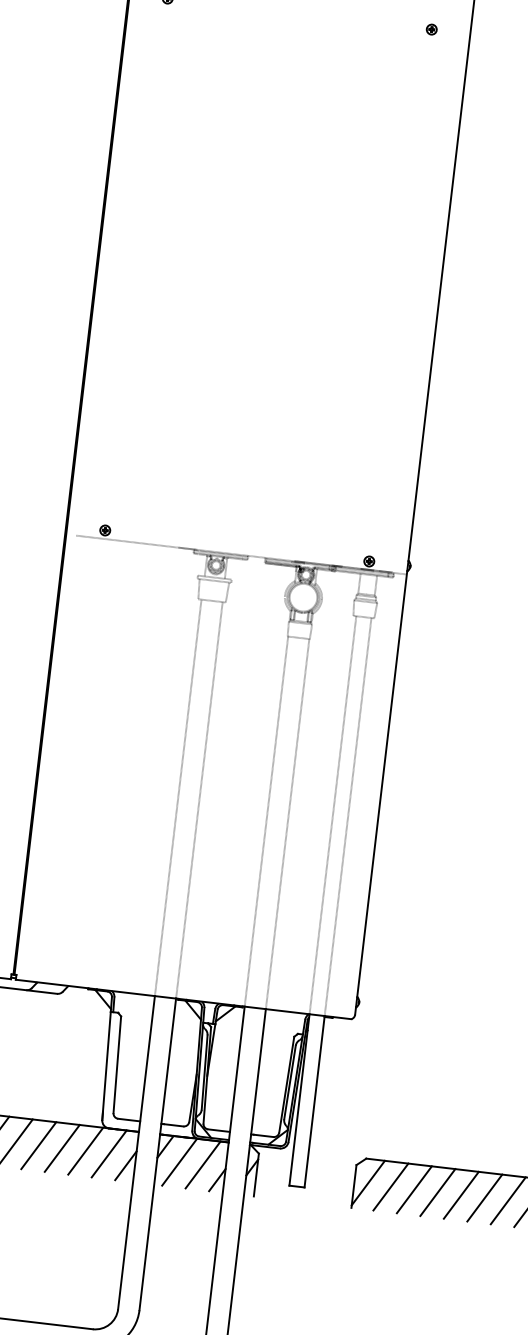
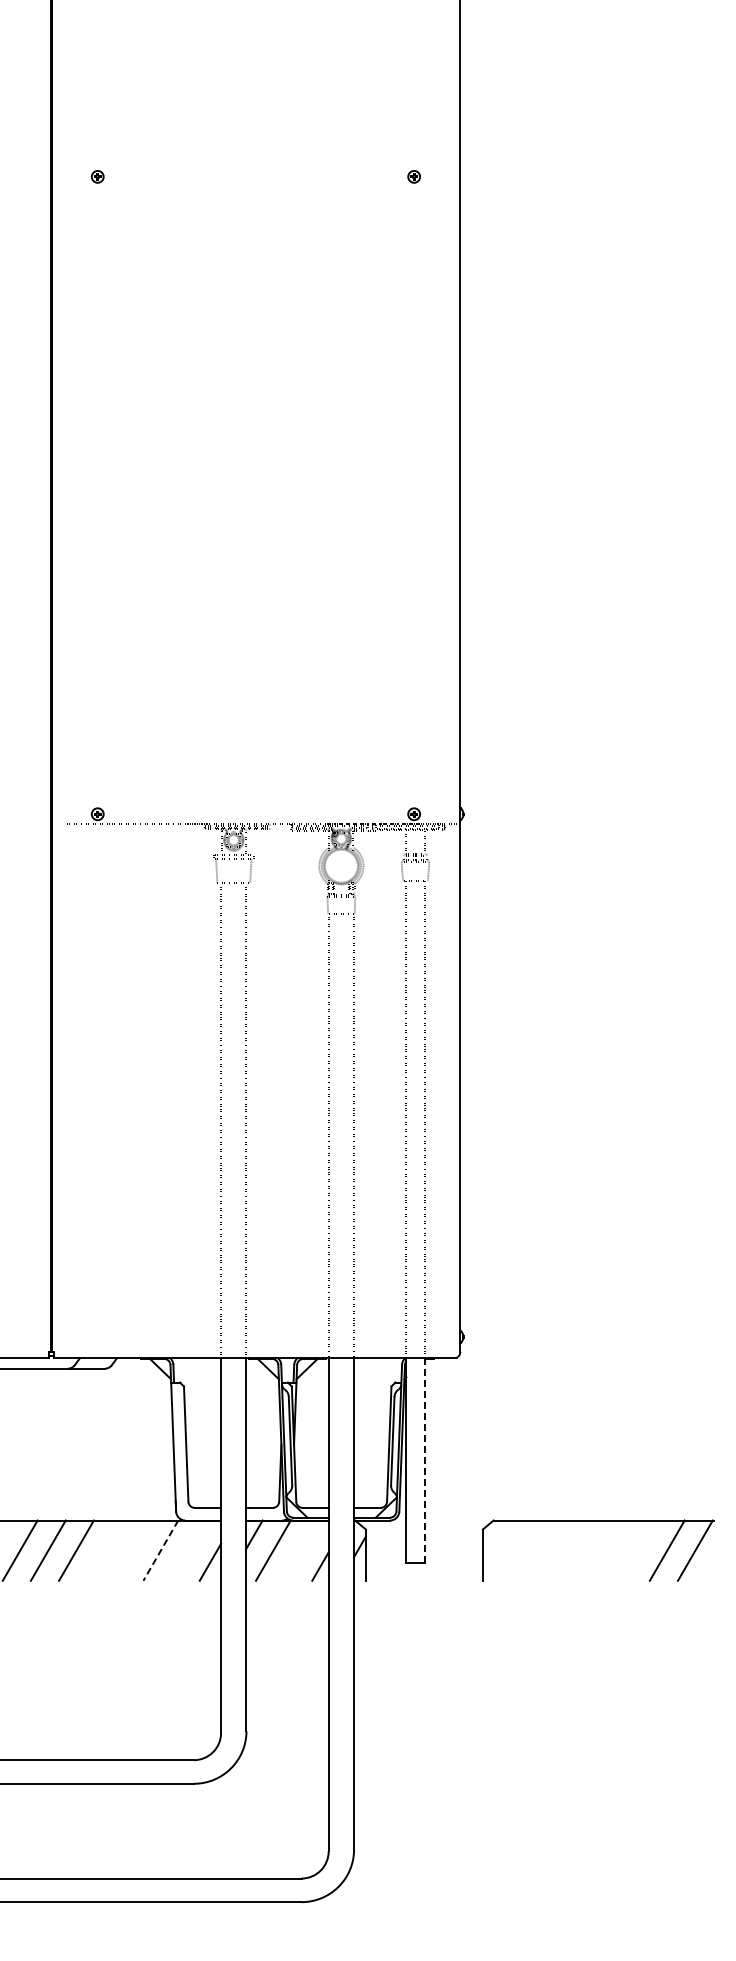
line: (314, 1101) -> (424, 1460), solid -> dashed
line: (38, 1145) -> (104, 1550), removed
line: (62, 1148) -> (132, 1550), removed
line: (85, 1151) -> (160, 1550), solid -> dashed
line: (108, 1153) -> (188, 1550), removed
line: (203, 1164) -> (301, 1550), removed
line: (367, 1182) -> (498, 1548), removed
line: (390, 1186) -> (526, 1550), removed
line: (414, 1189) -> (554, 1550), removed
line: (437, 1192) -> (582, 1550), removed
line: (460, 1195) -> (610, 1550), removed
line: (484, 1197) -> (638, 1550), removed

